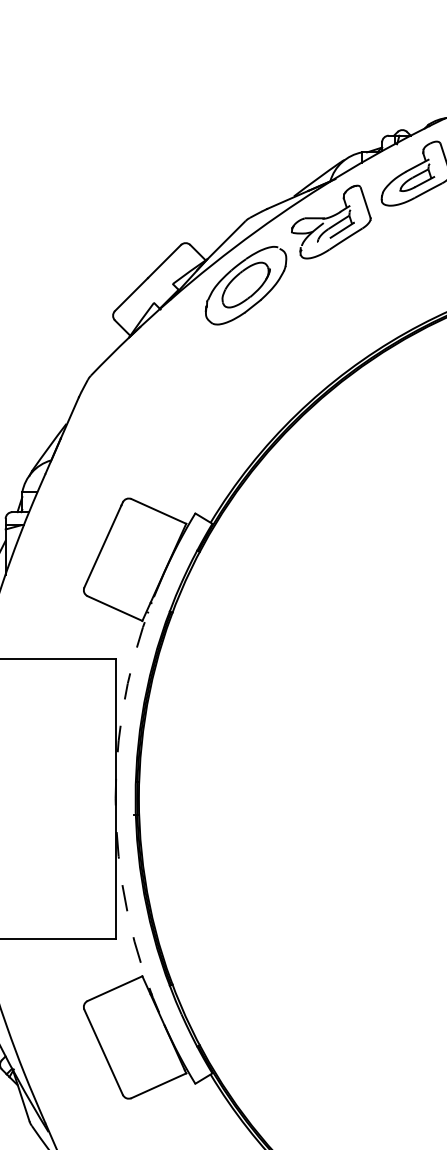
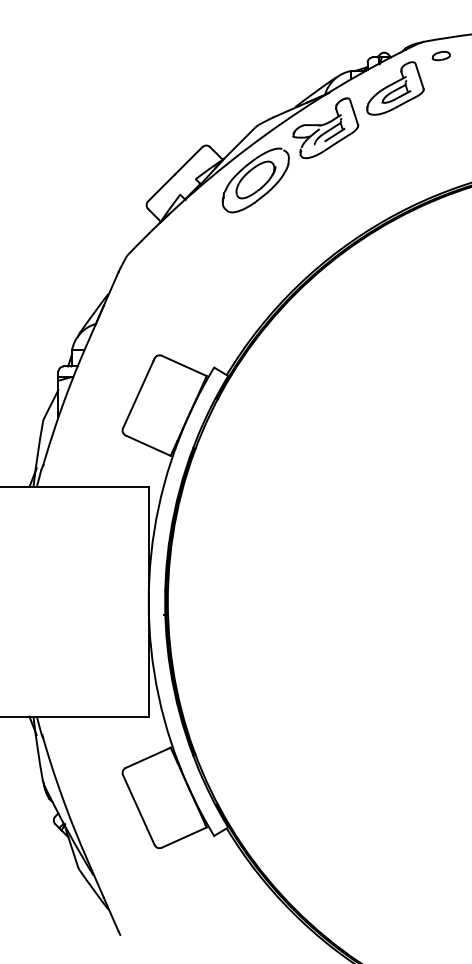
arc: (115, 798) -> (148, 601), dashed -> solid

